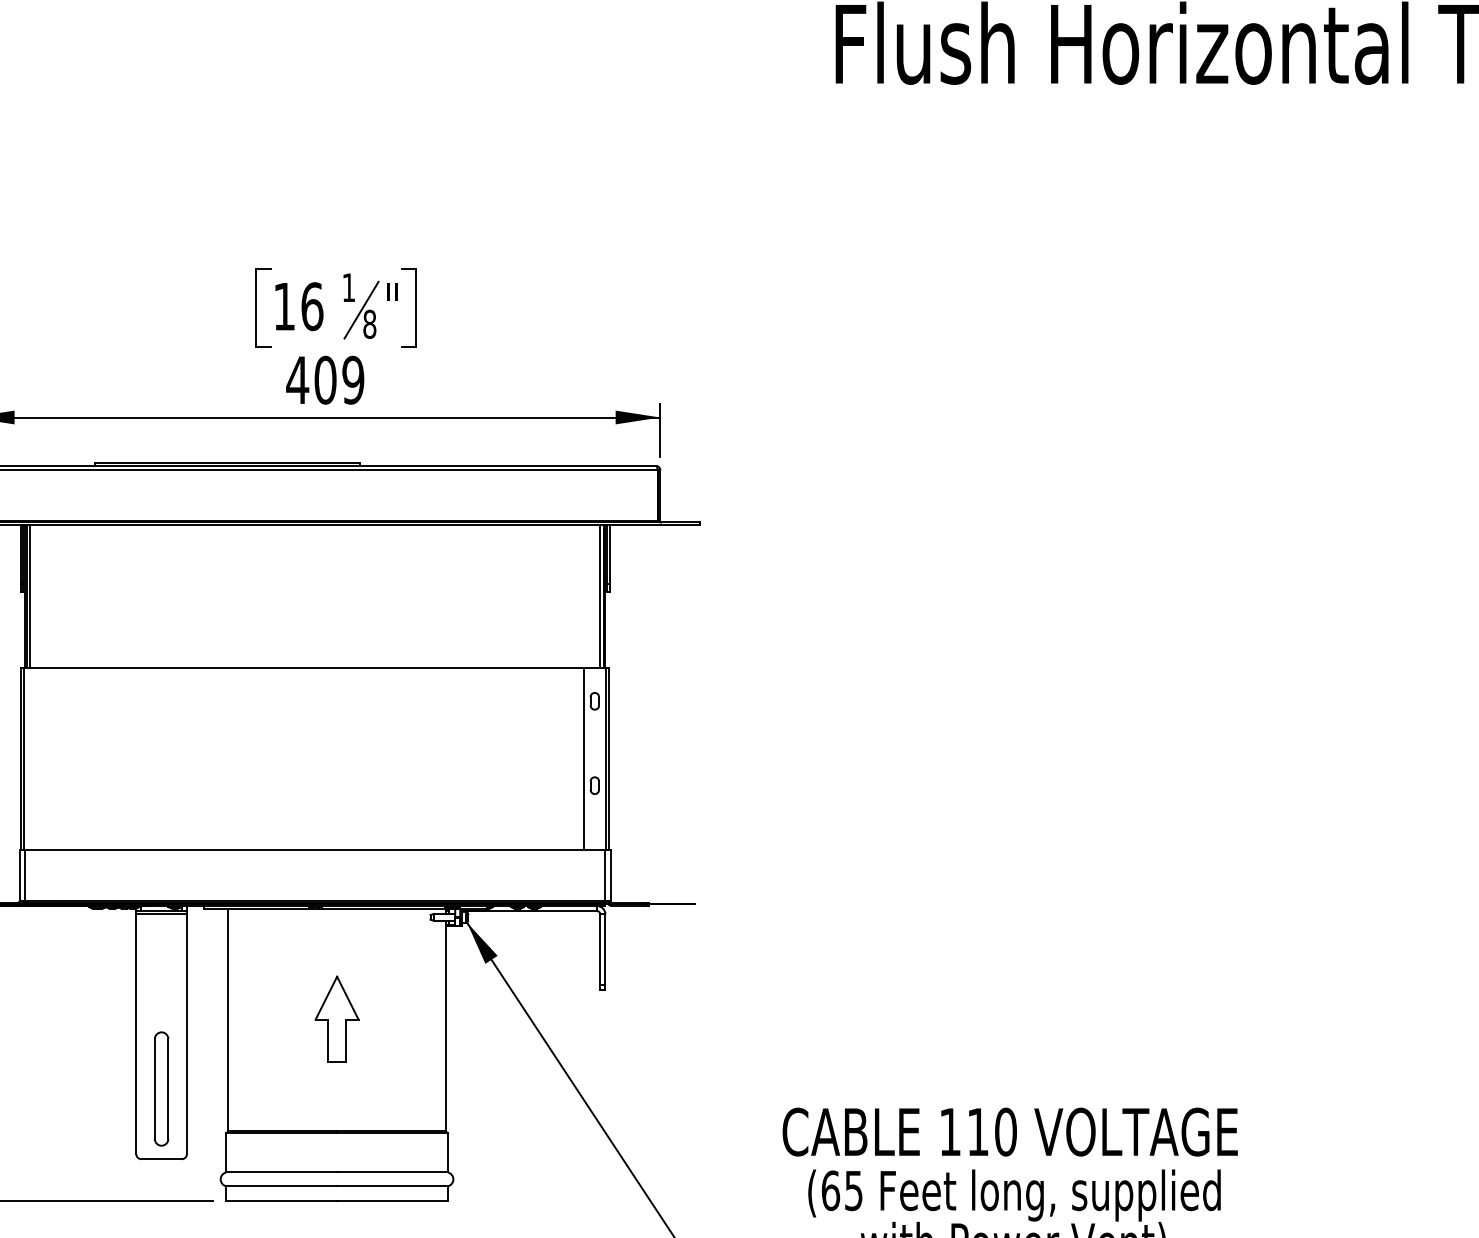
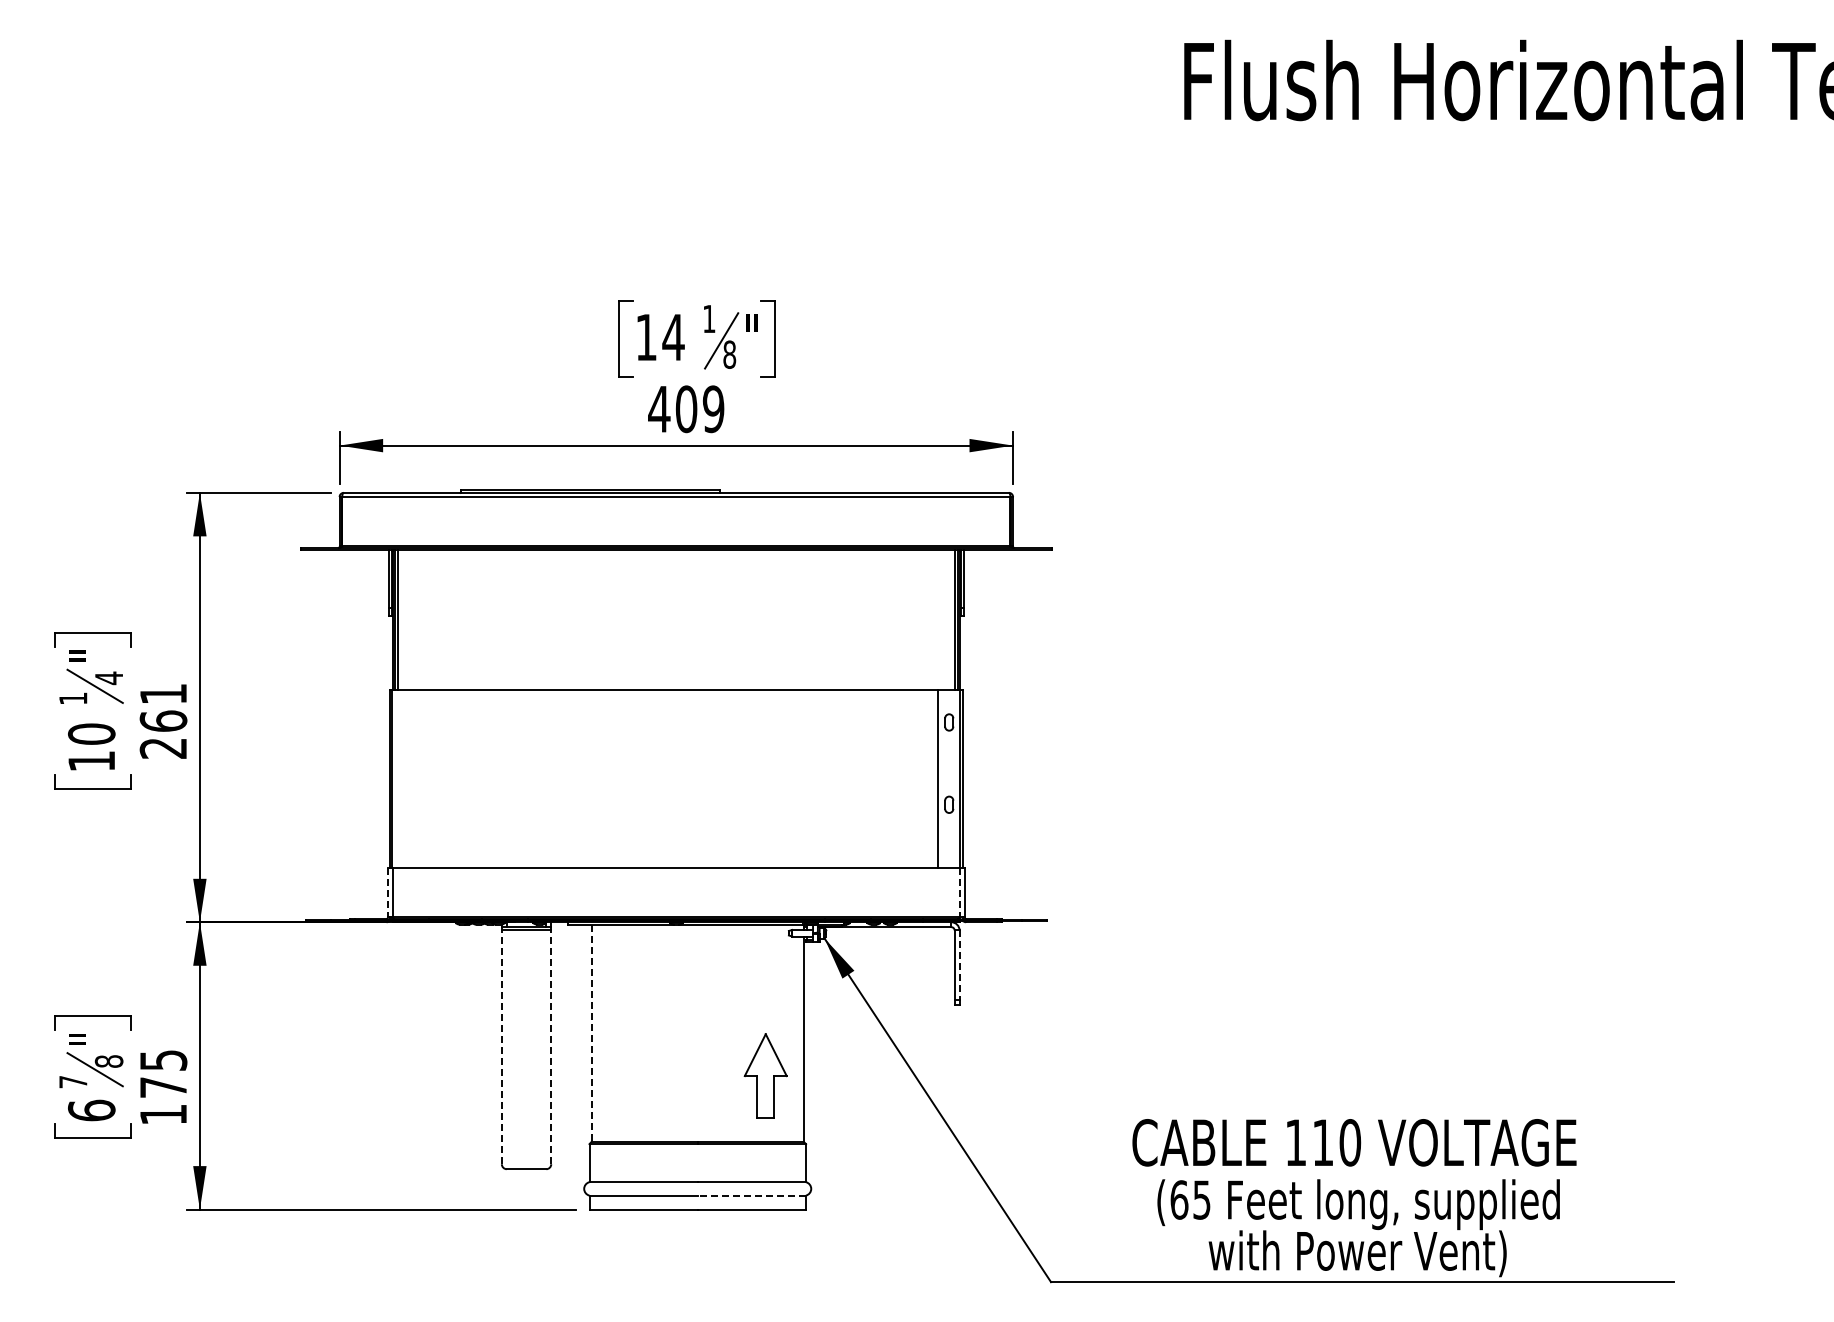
text: (312, 306) -> (673, 337), 16 -> 14
line: (20, 875) -> (388, 892), solid -> dashed
line: (605, 875) -> (959, 892), solid -> dashed
line: (605, 950) -> (959, 965), solid -> dashed
part: (336, 1019) -> (765, 1075), moved
line: (228, 1020) -> (591, 1033), solid -> dashed
line: (135, 1034) -> (501, 1047), solid -> dashed
line: (187, 1034) -> (551, 1047), solid -> dashed
part: (161, 1088) -> (526, 1100), removed
line: (392, 1186) -> (751, 1195), solid -> dashed

